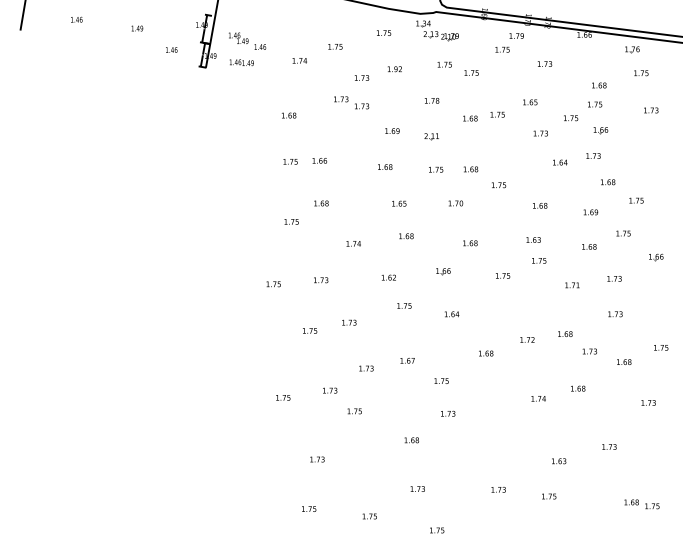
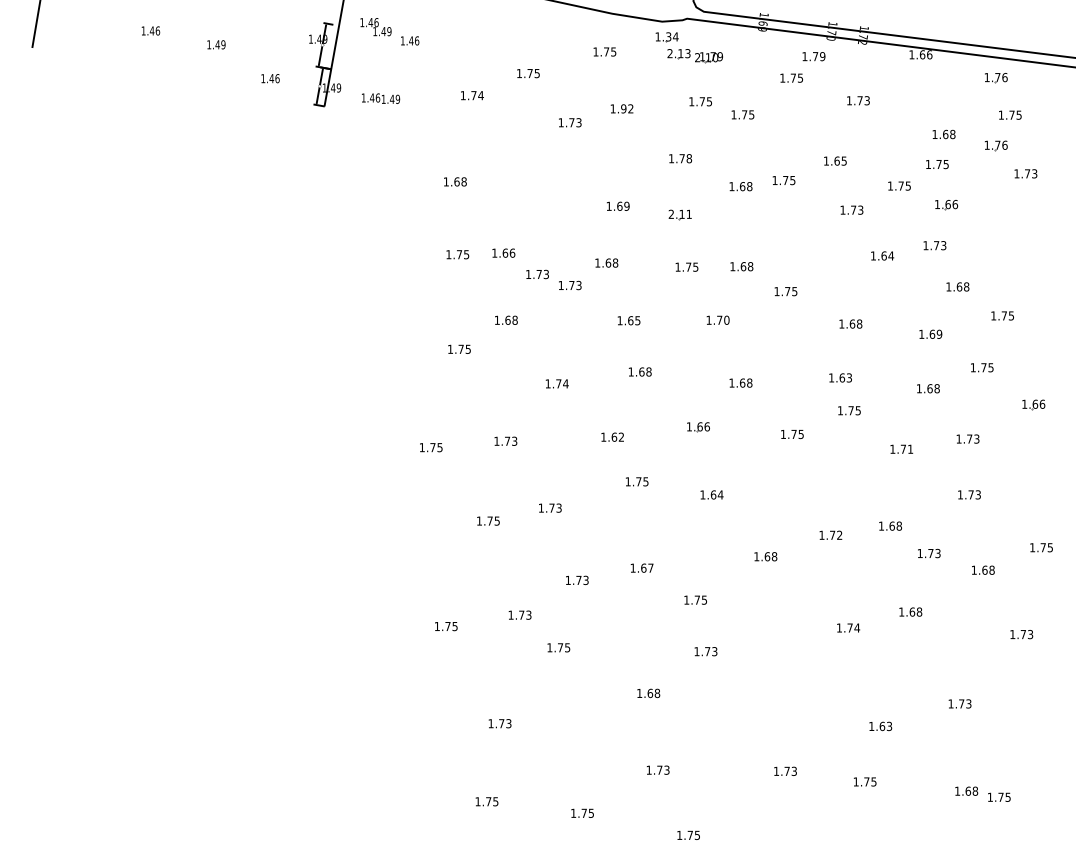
text: (76, 19) -> (150, 30), moved
text: (247, 40) -> (389, 30), moved
part: (632, 92) -> (996, 145), added
text: (351, 102) -> (553, 279), moved
text: (641, 504) -> (982, 794), moved

